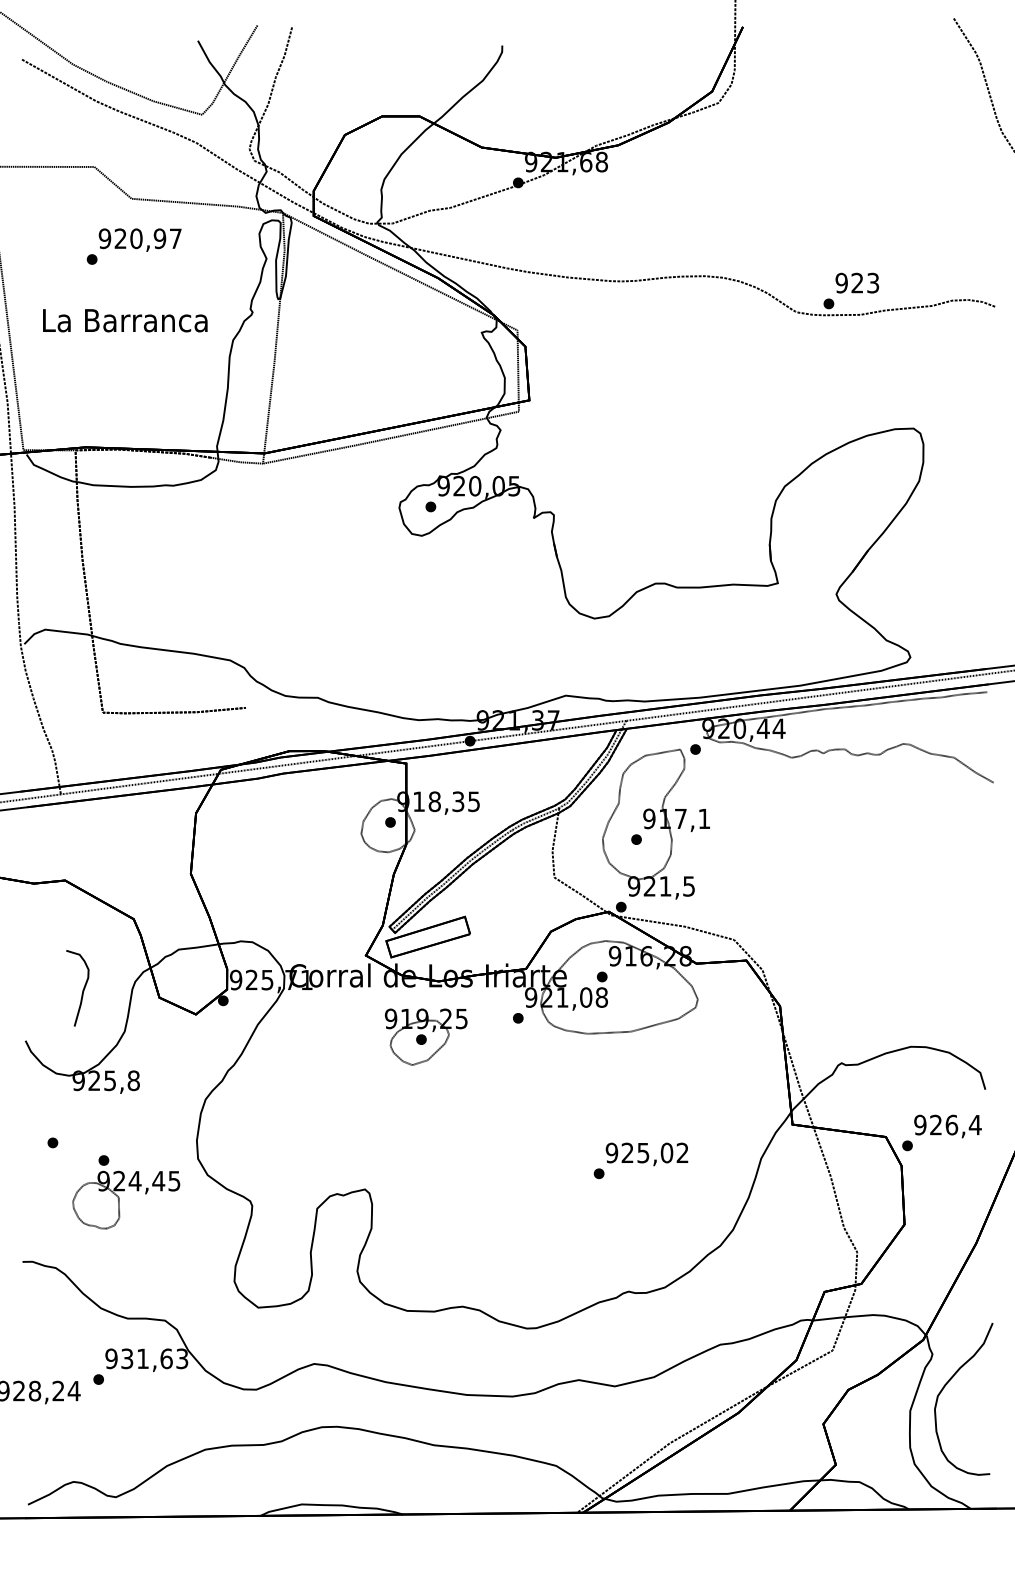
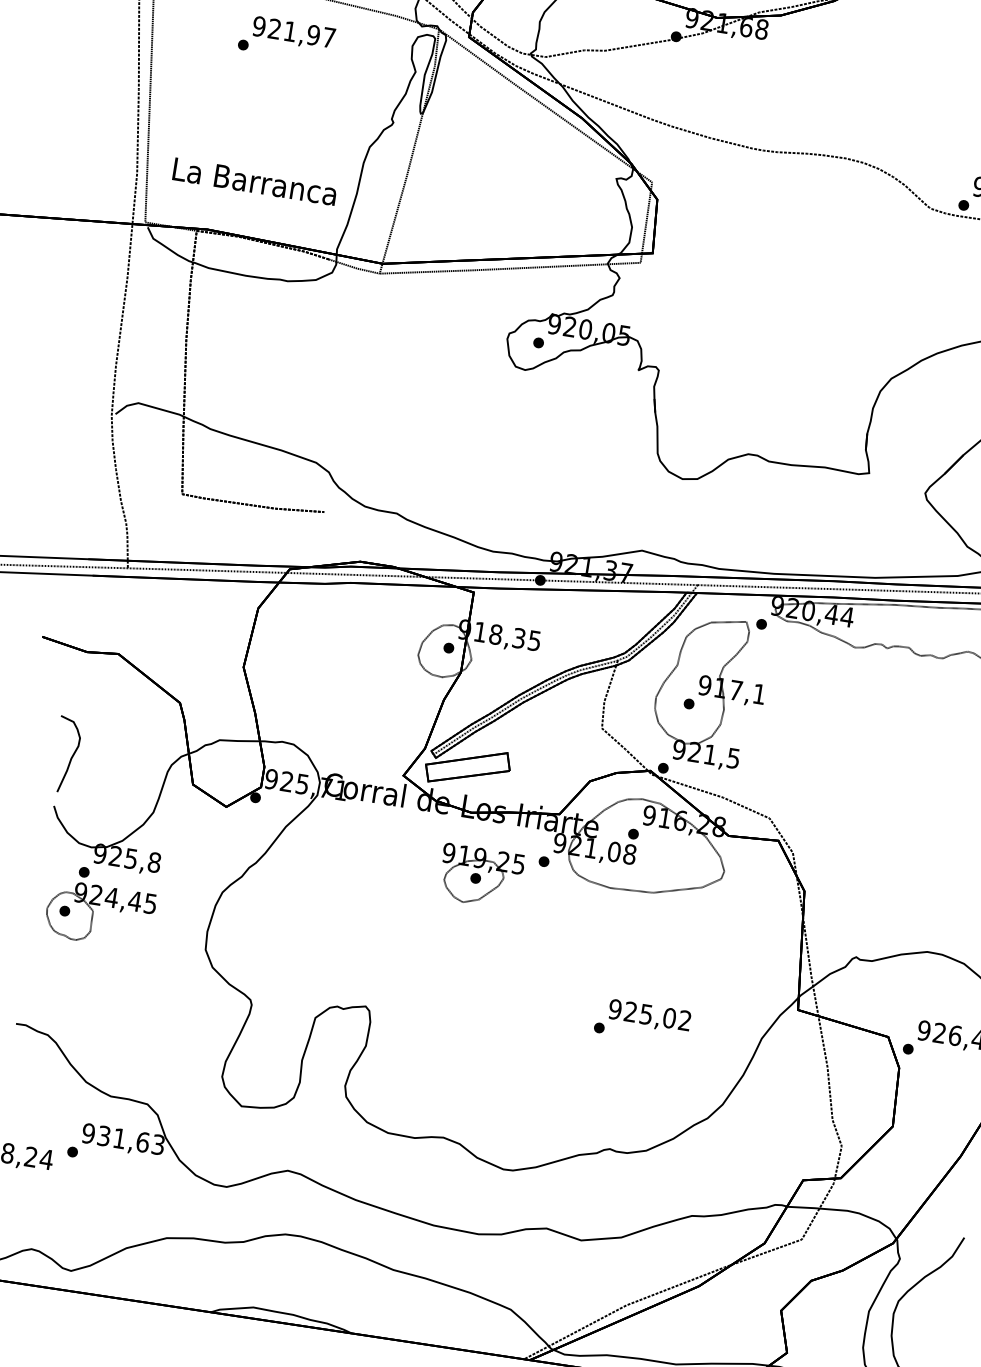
text: (136, 238) -> (290, 31), 920,97 -> 921,97
text: (125, 320) -> (255, 181), moved
curve: (82, 990) -> (70, 757), moved
part: (425, 1036) -> (480, 875), moved
part: (126, 1192) -> (101, 907), moved

